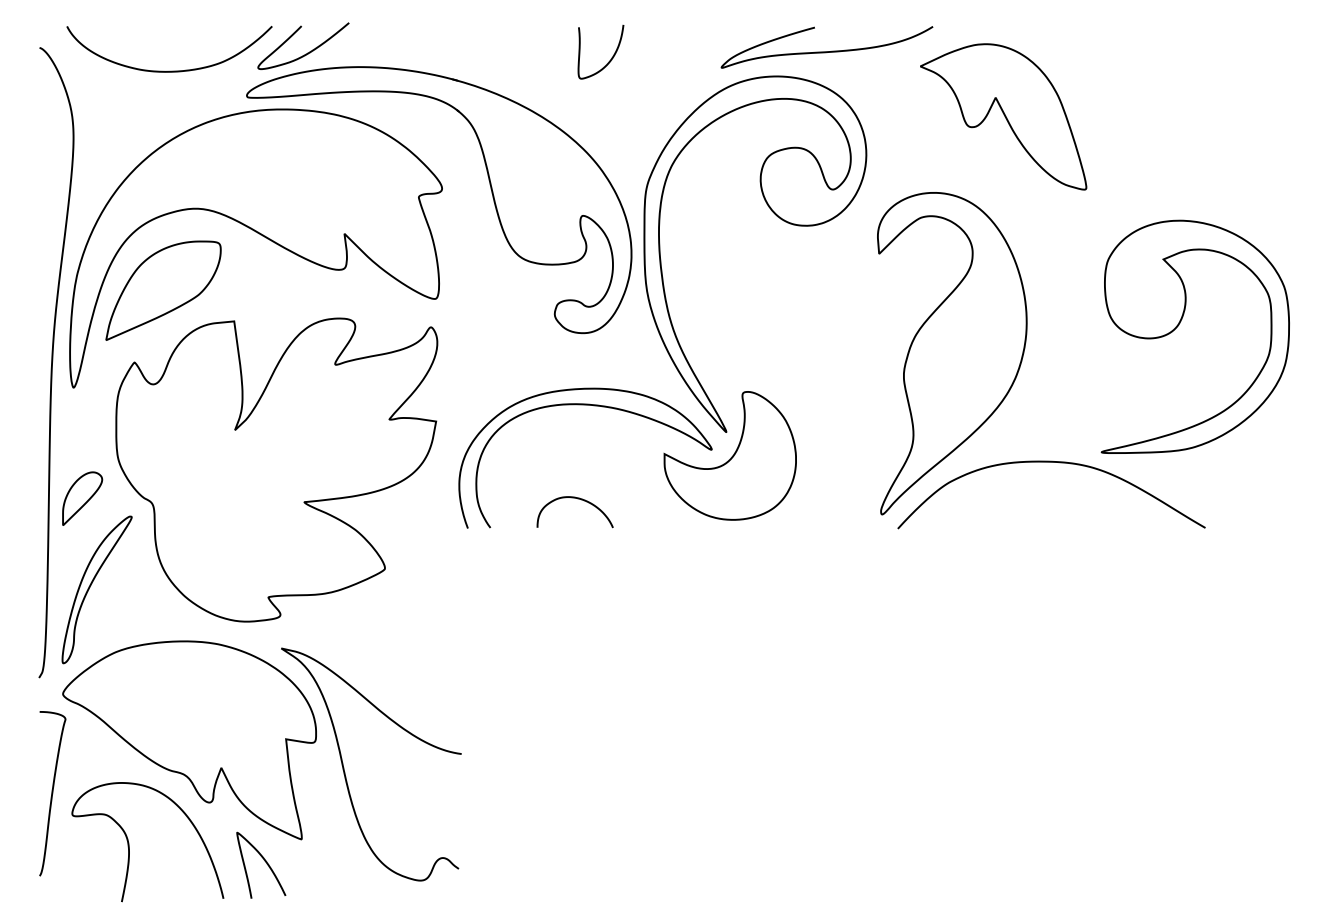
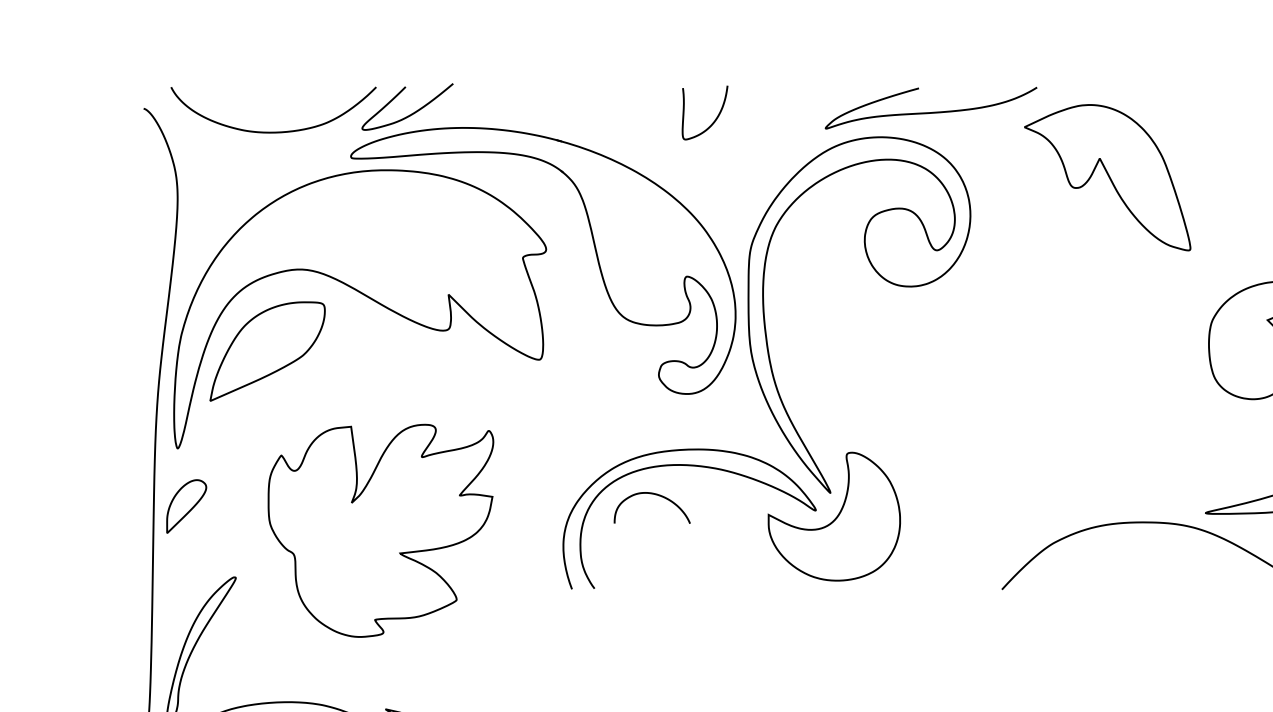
part: (952, 353) -> (1056, 414), removed
part: (276, 469) -> (380, 530), size x0.7
part: (82, 498) -> (186, 506), moved
curve: (577, 499) -> (654, 495), moved

